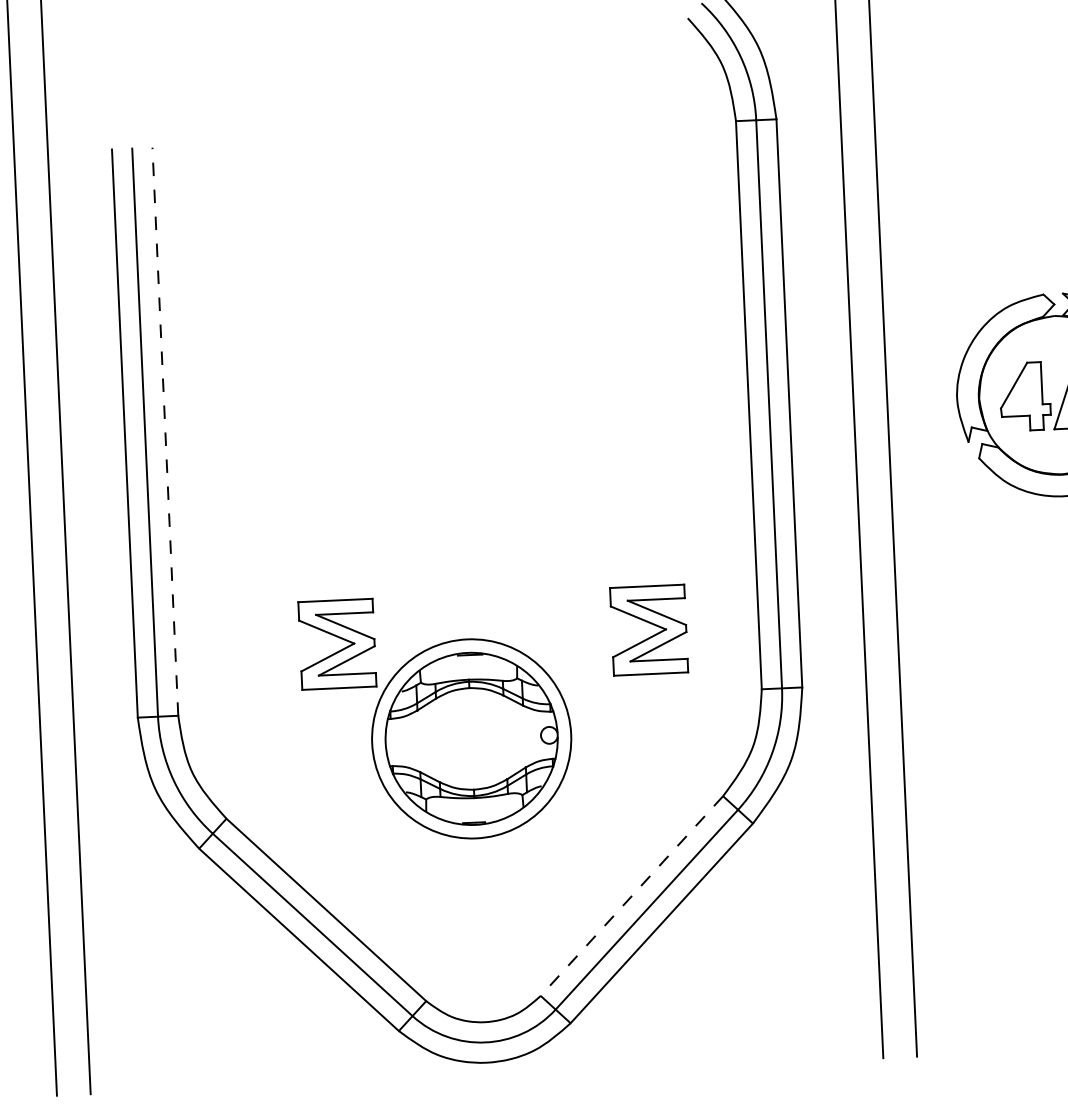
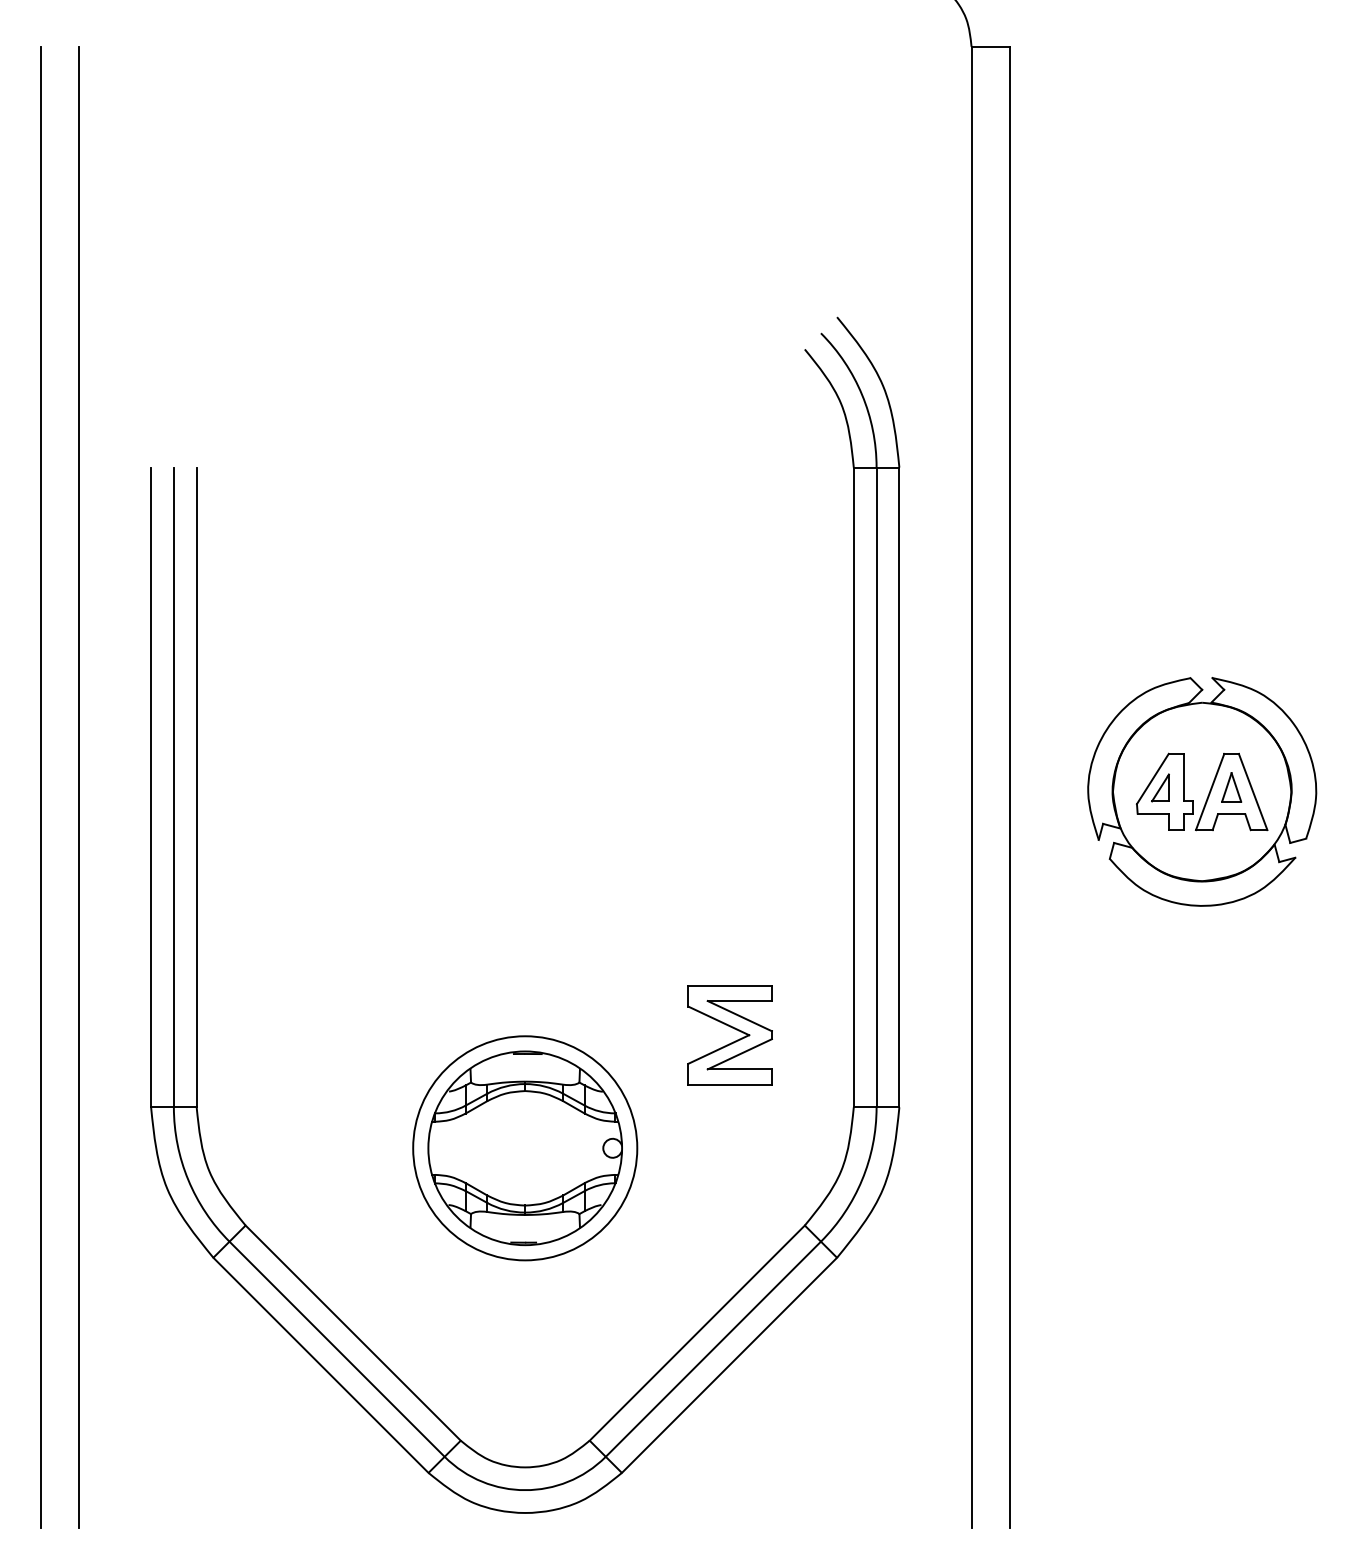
part: (1021, 392) -> (1160, 787), added
line: (165, 431) -> (196, 787), dashed -> solid
part: (340, 649) -> (382, 1041), removed
line: (631, 896) -> (696, 1333), dashed -> solid

